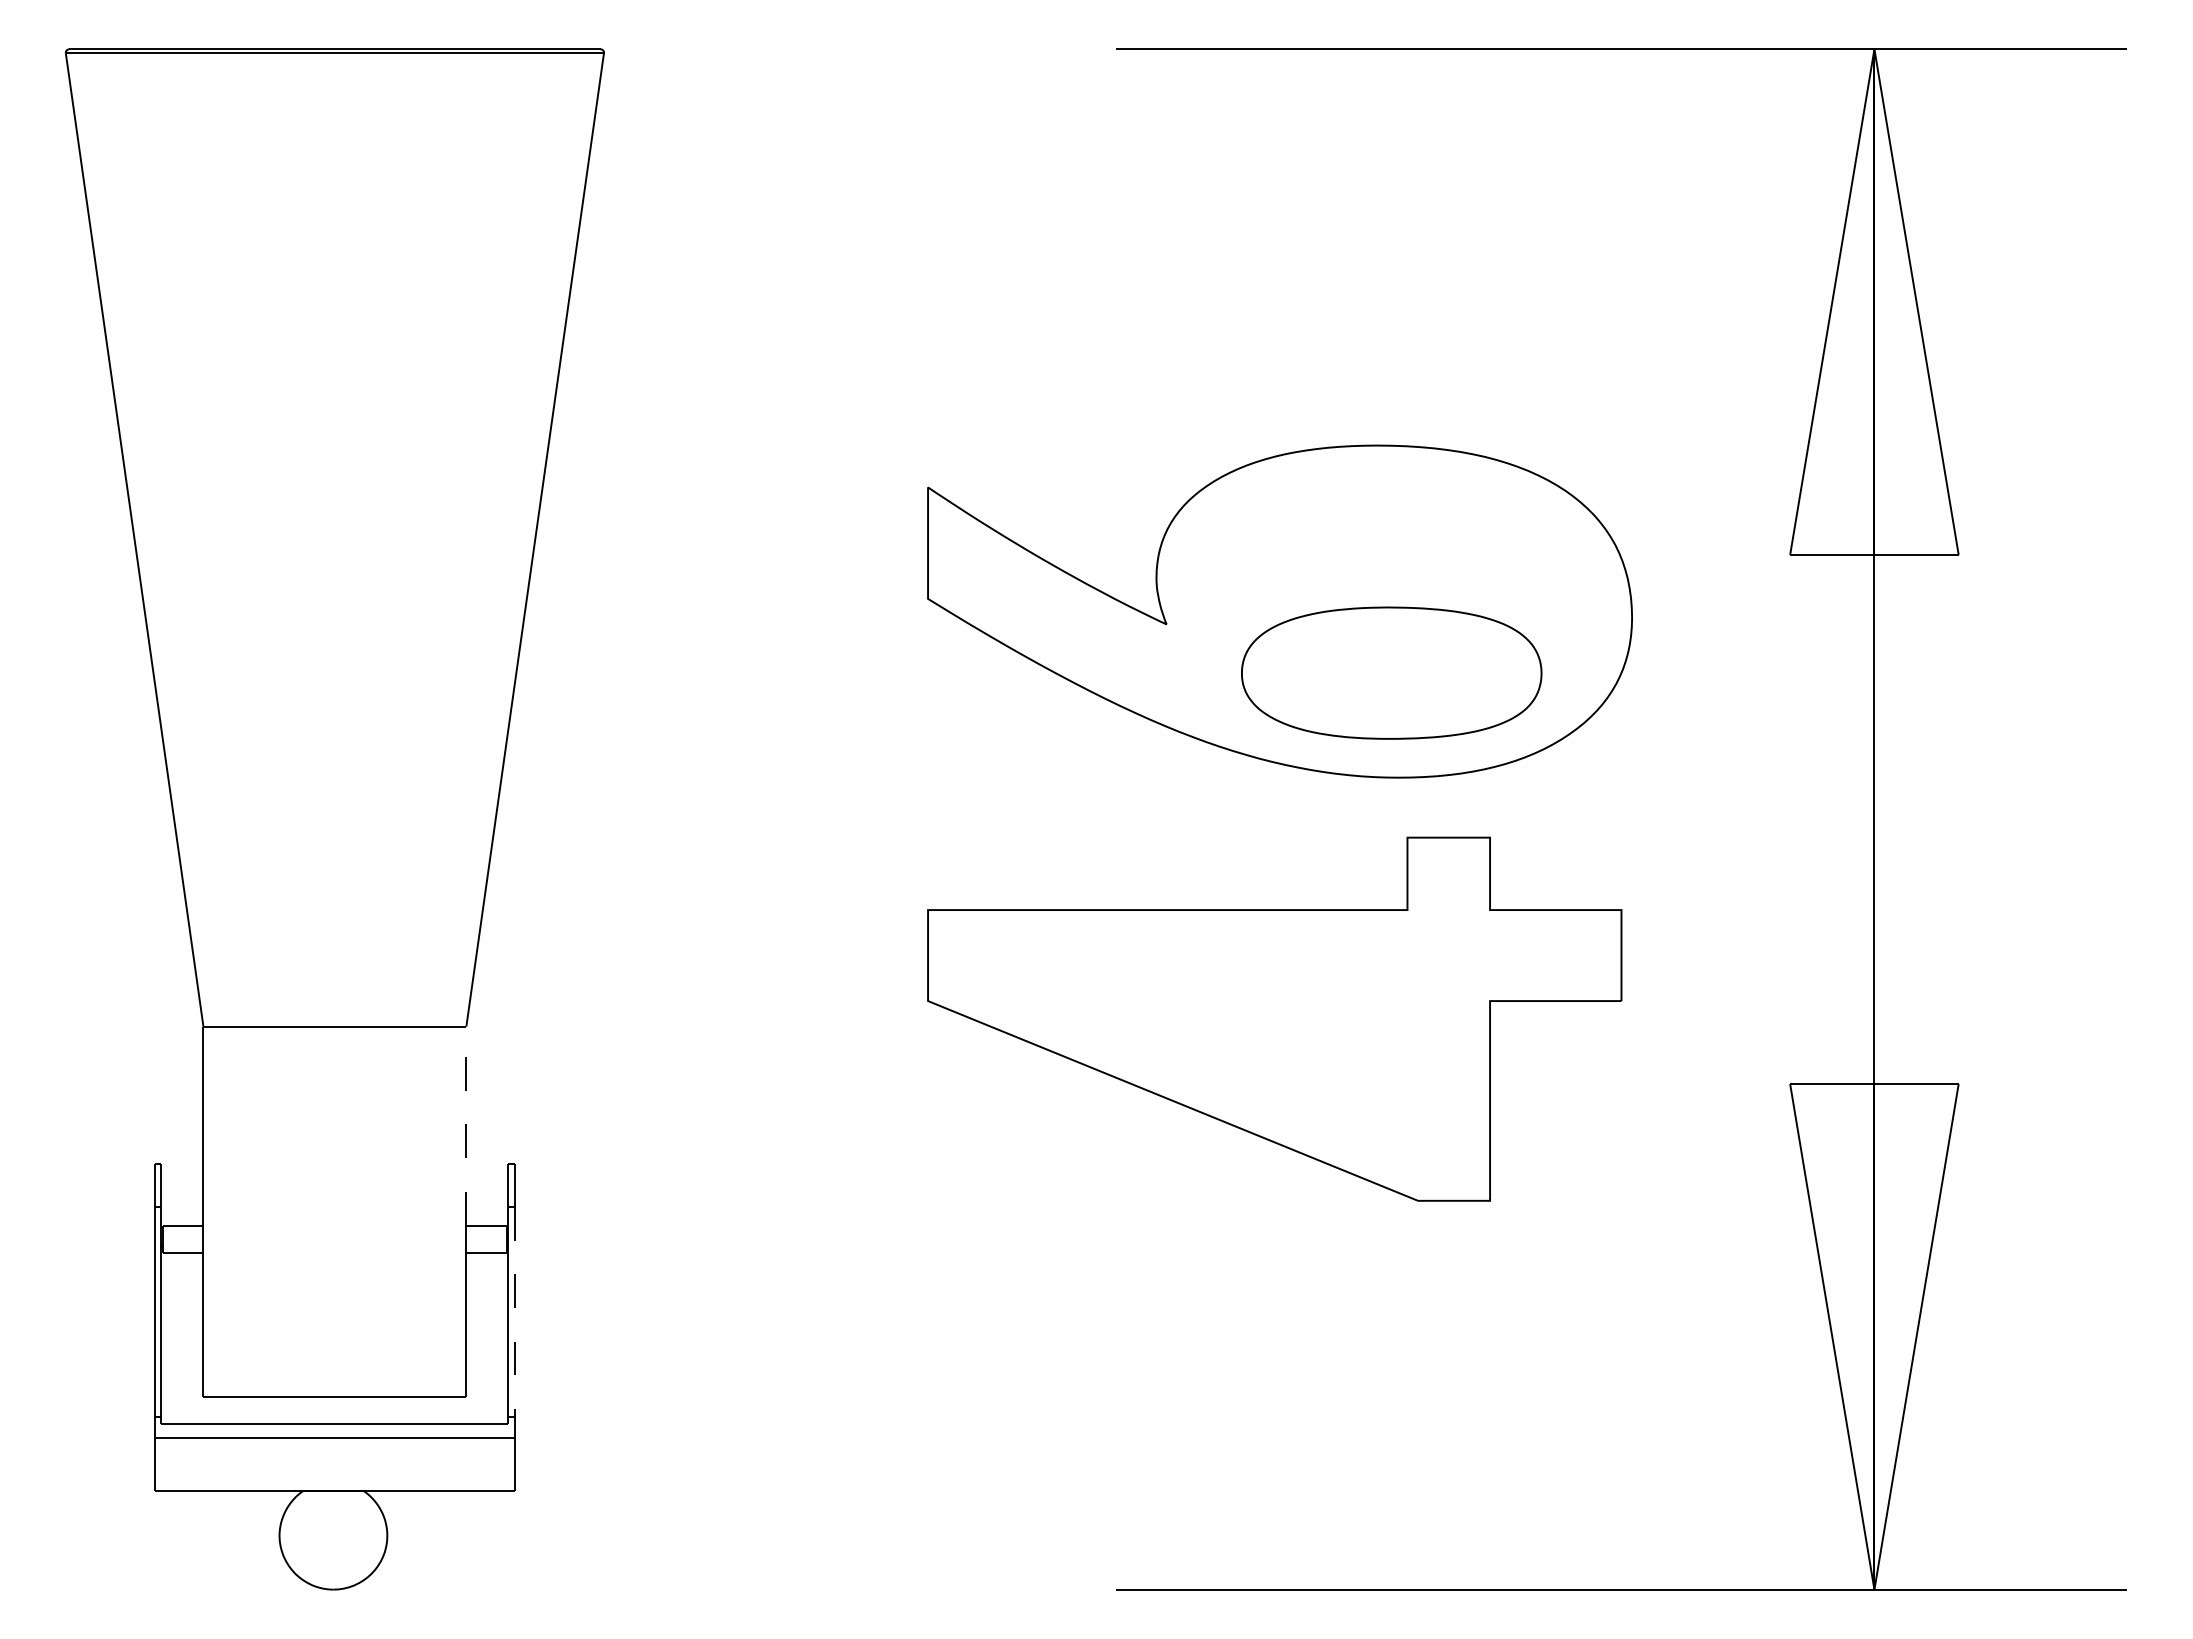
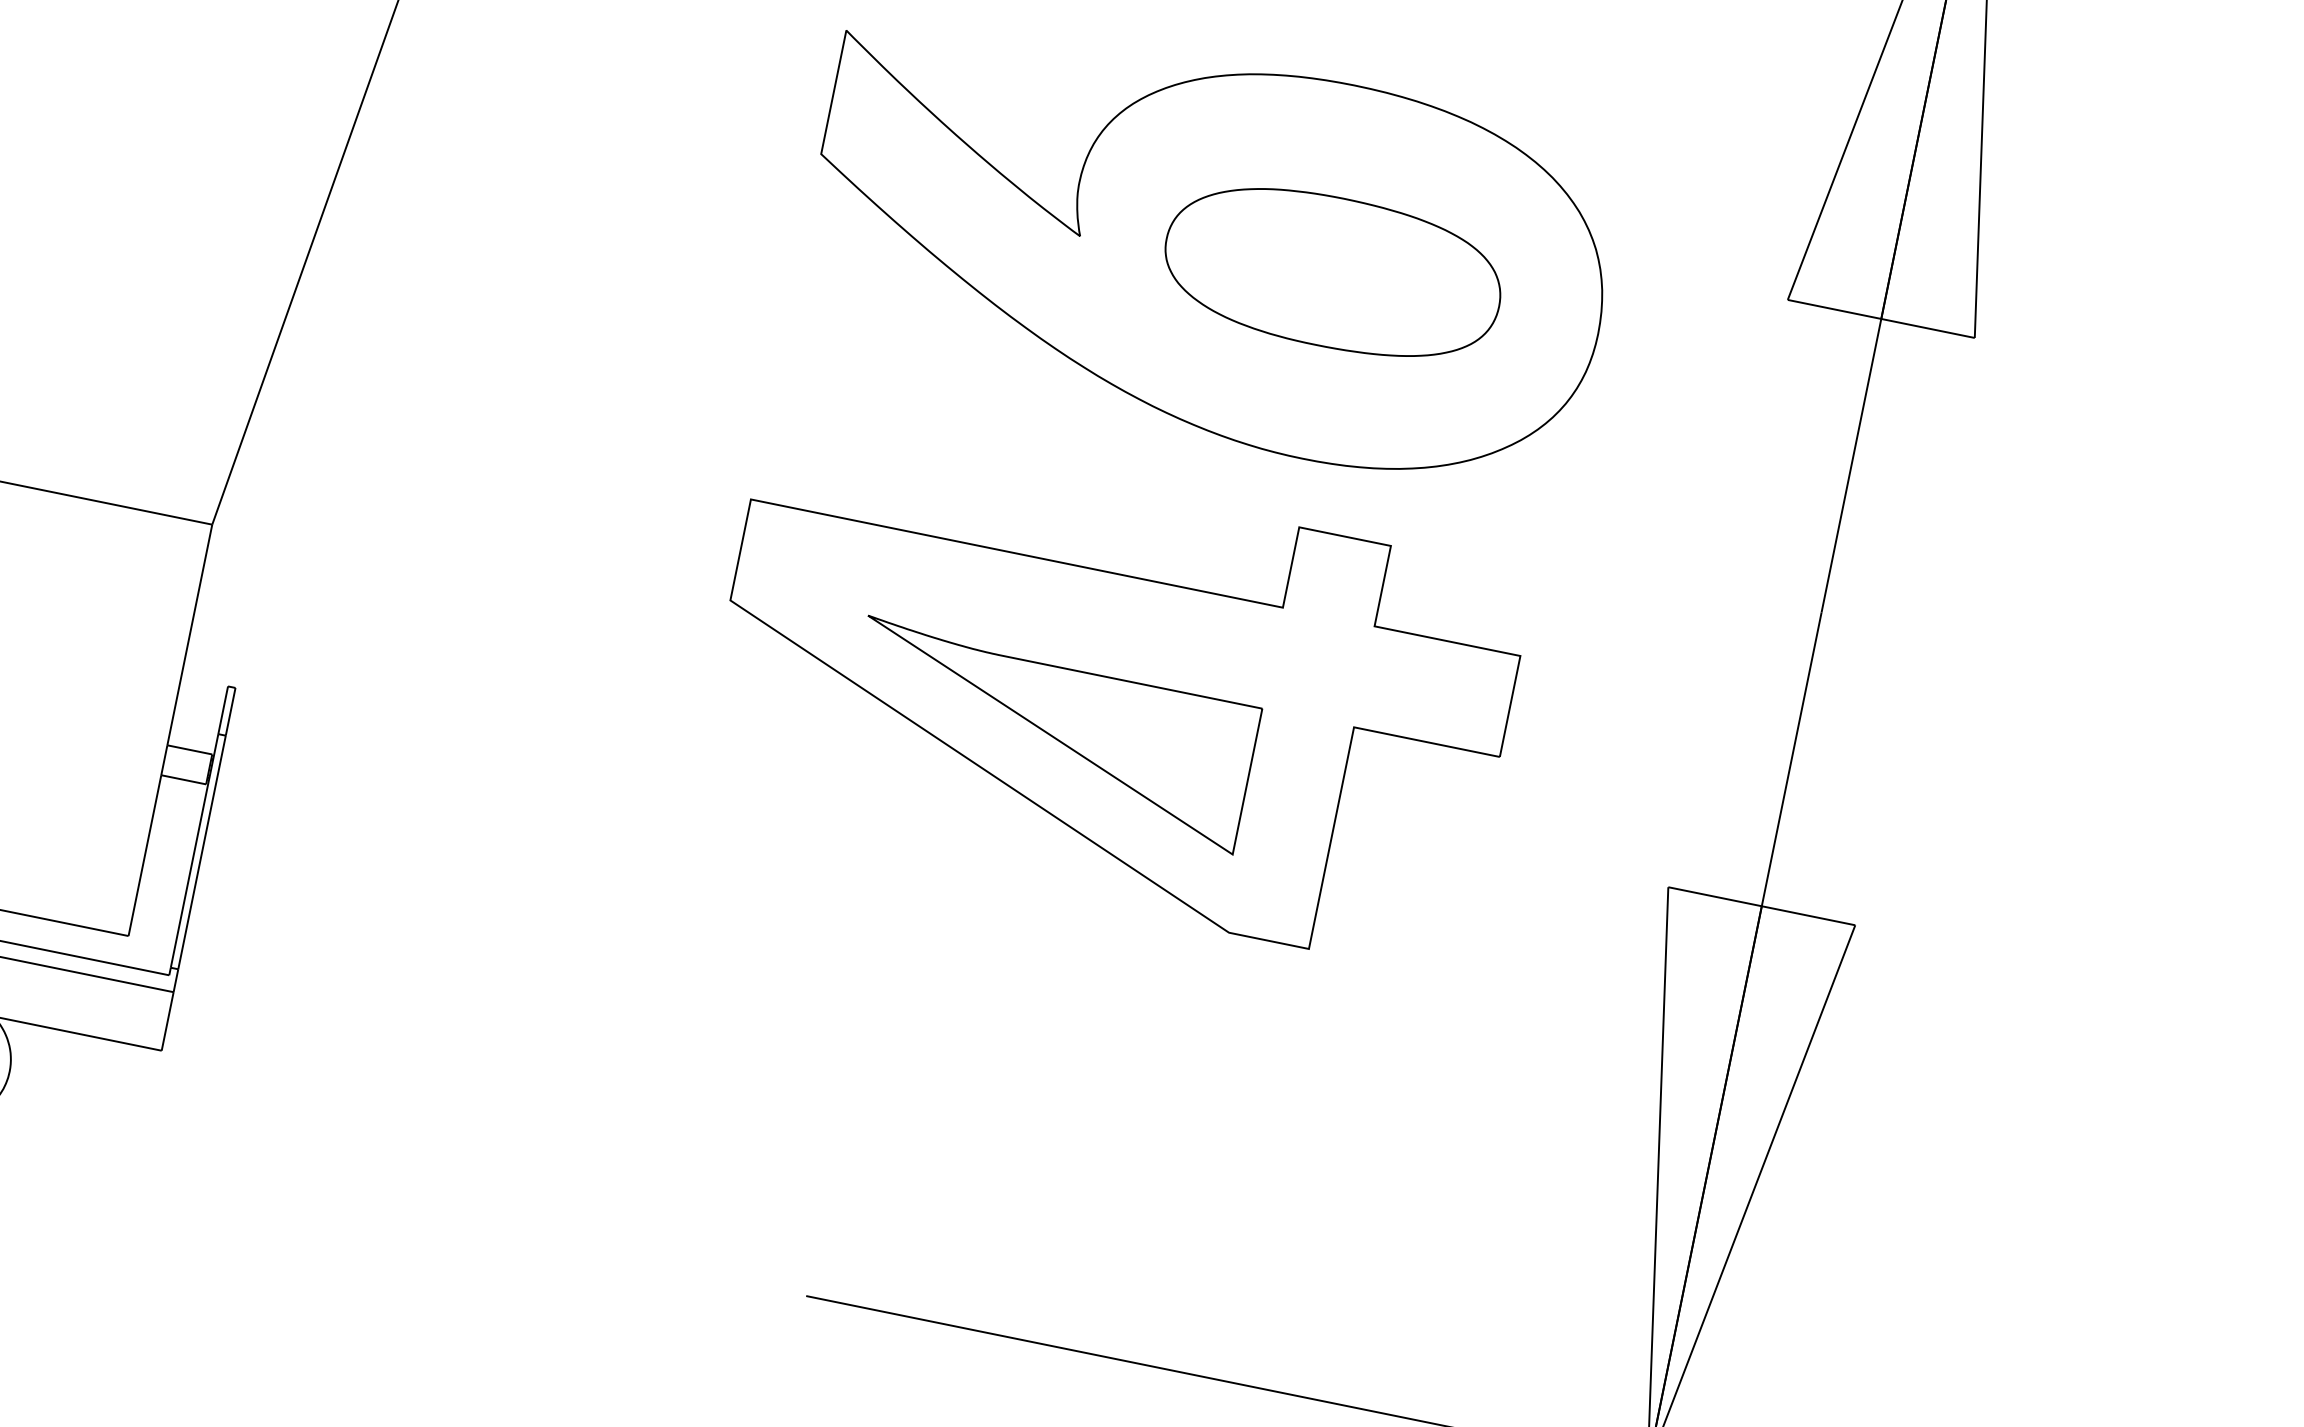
part: (1391, 672) -> (1332, 271), moved
part: (1228, 1061) -> (1050, 735), added
line: (466, 1125) -> (190, 634), dashed -> solid
line: (515, 1312) -> (202, 852), dashed -> solid

